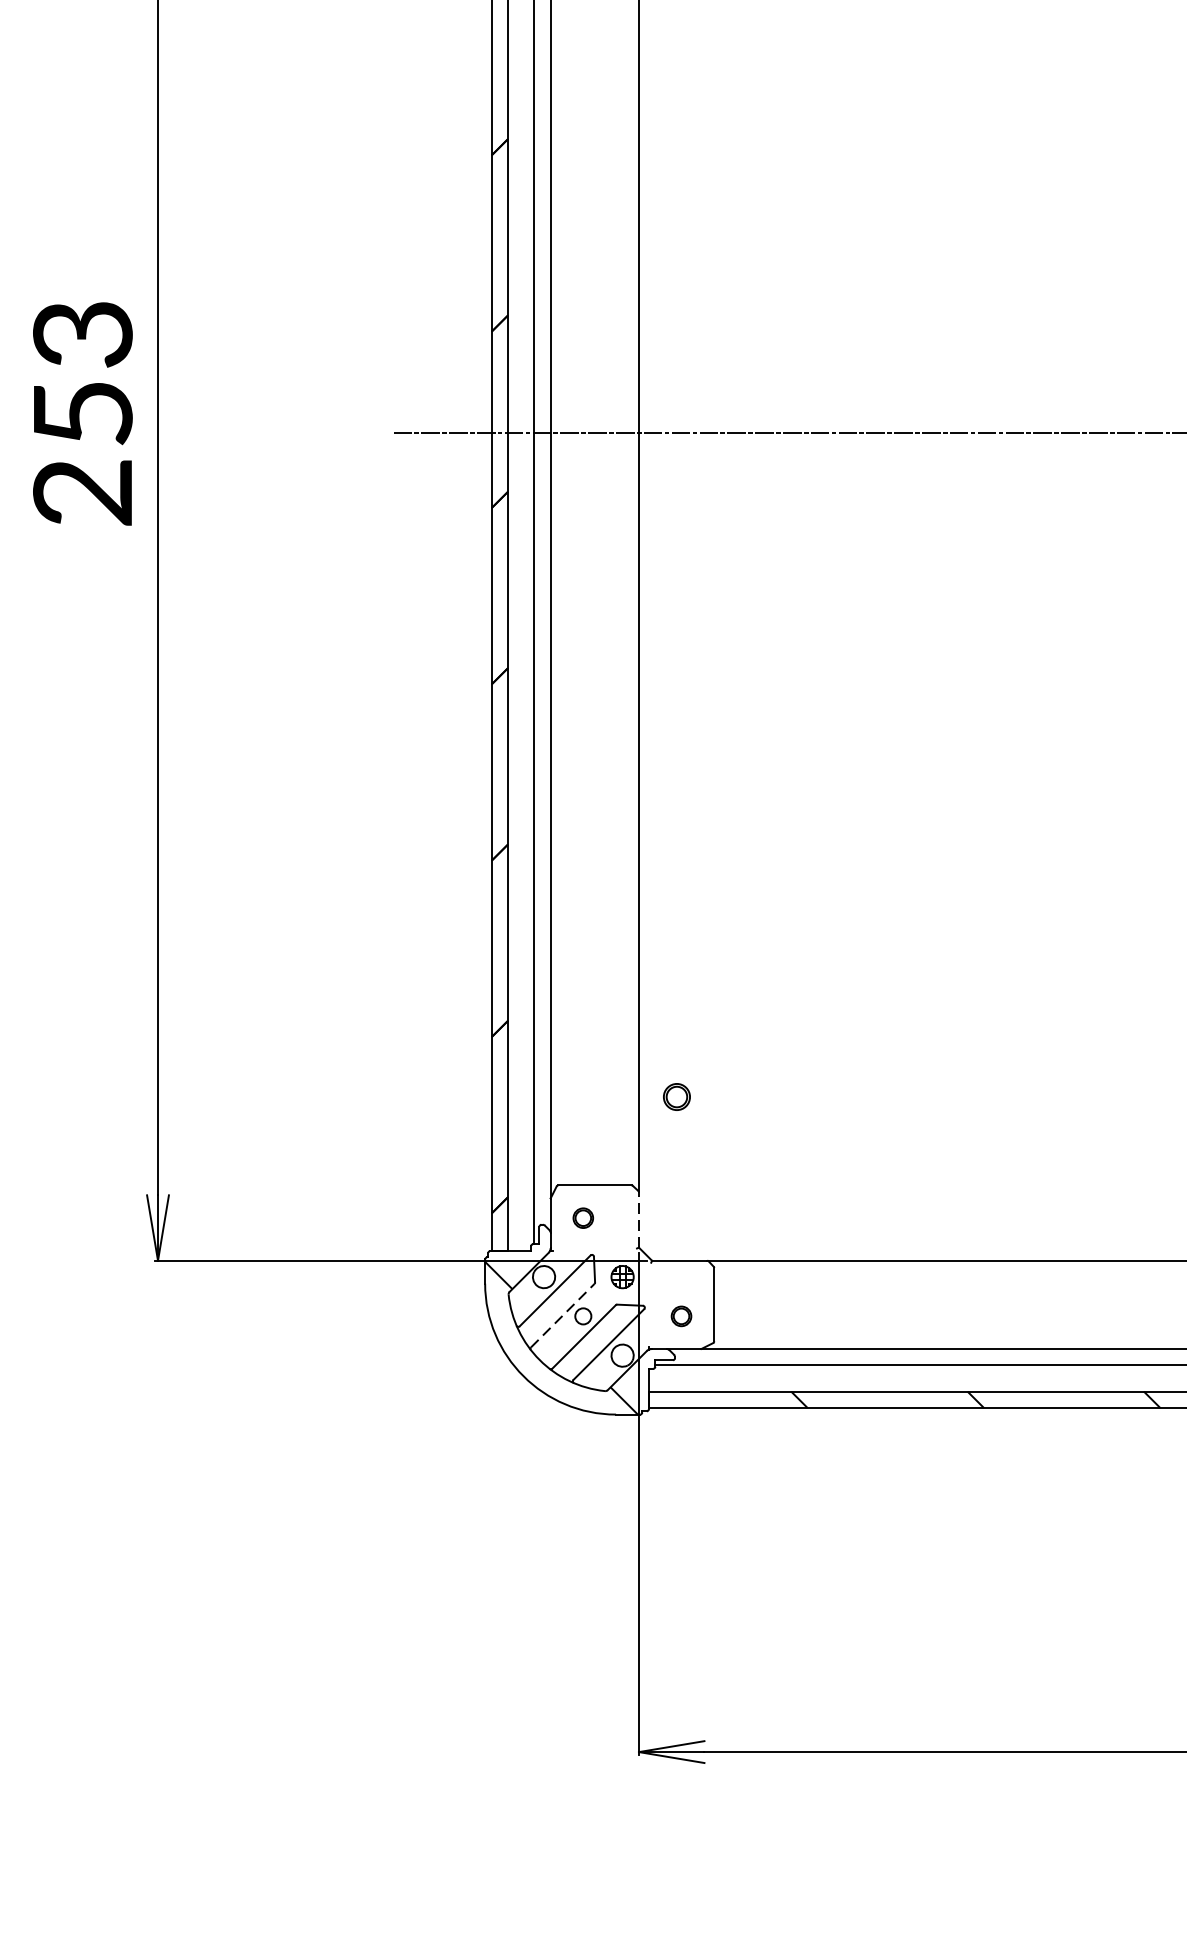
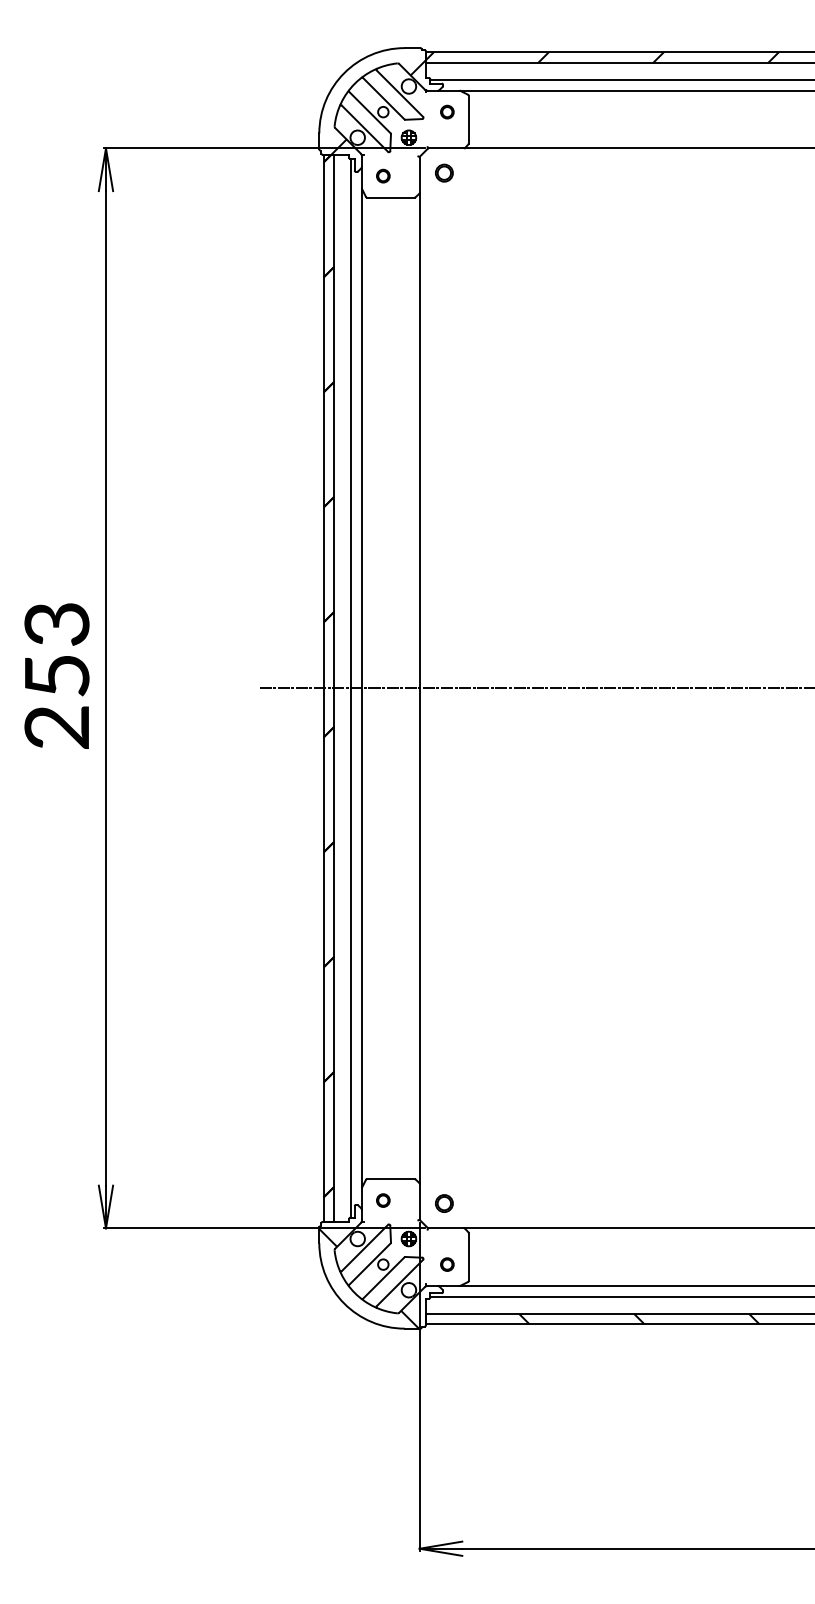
circle: (677, 1096) -> (444, 1203), moved
line: (638, 1219) -> (419, 1201), dashed -> solid
line: (563, 1314) -> (370, 1263), dashed -> solid

